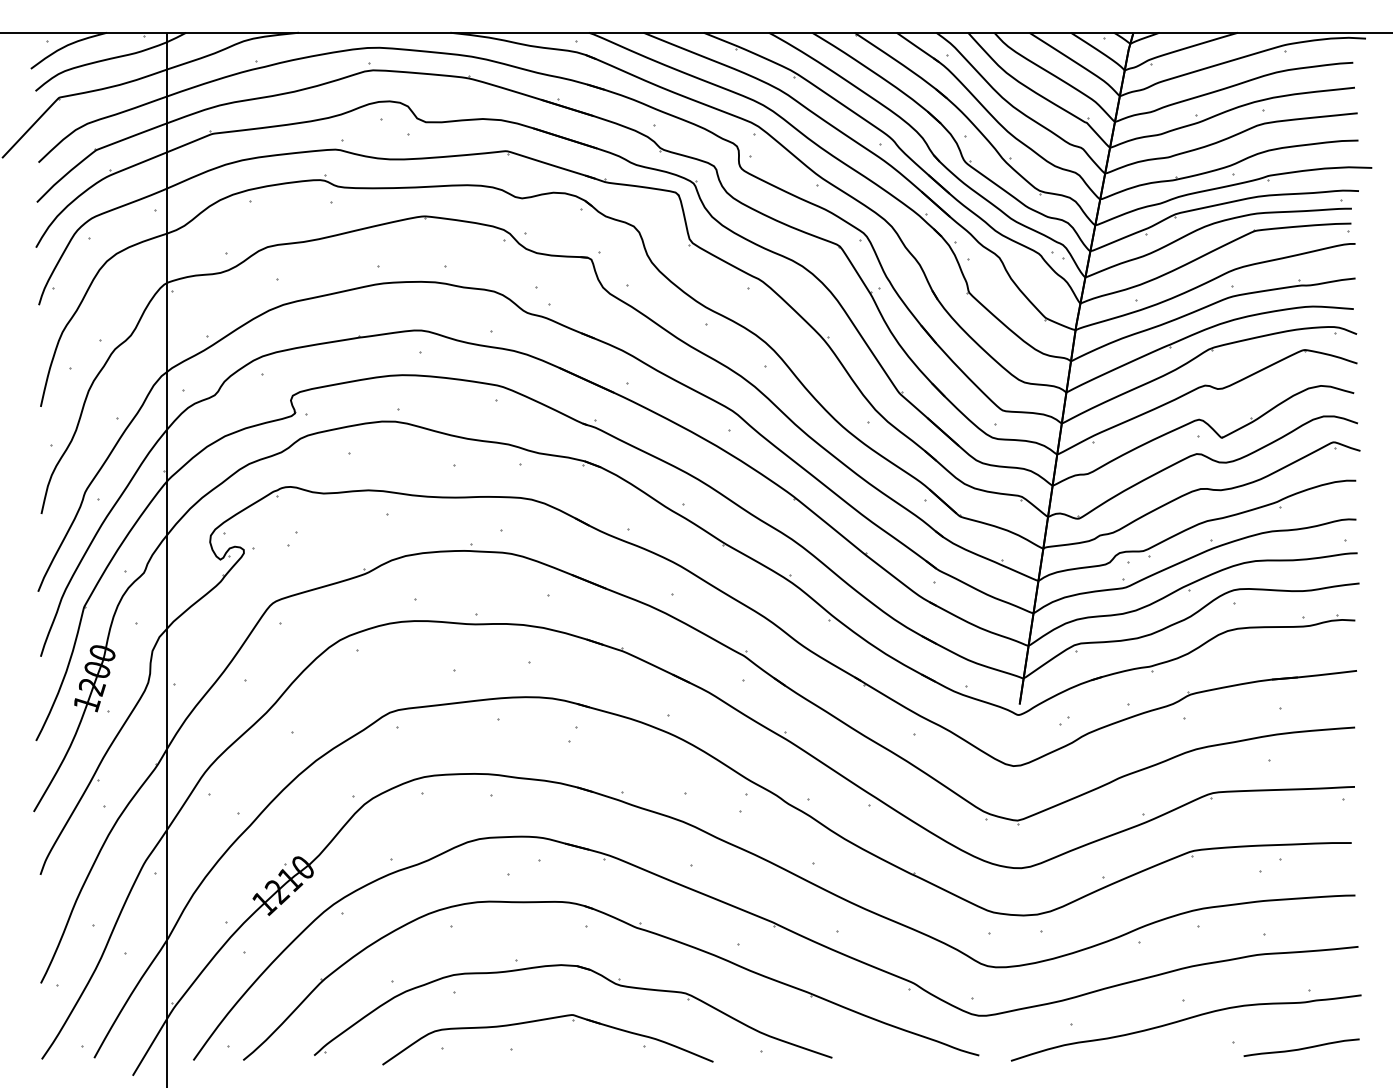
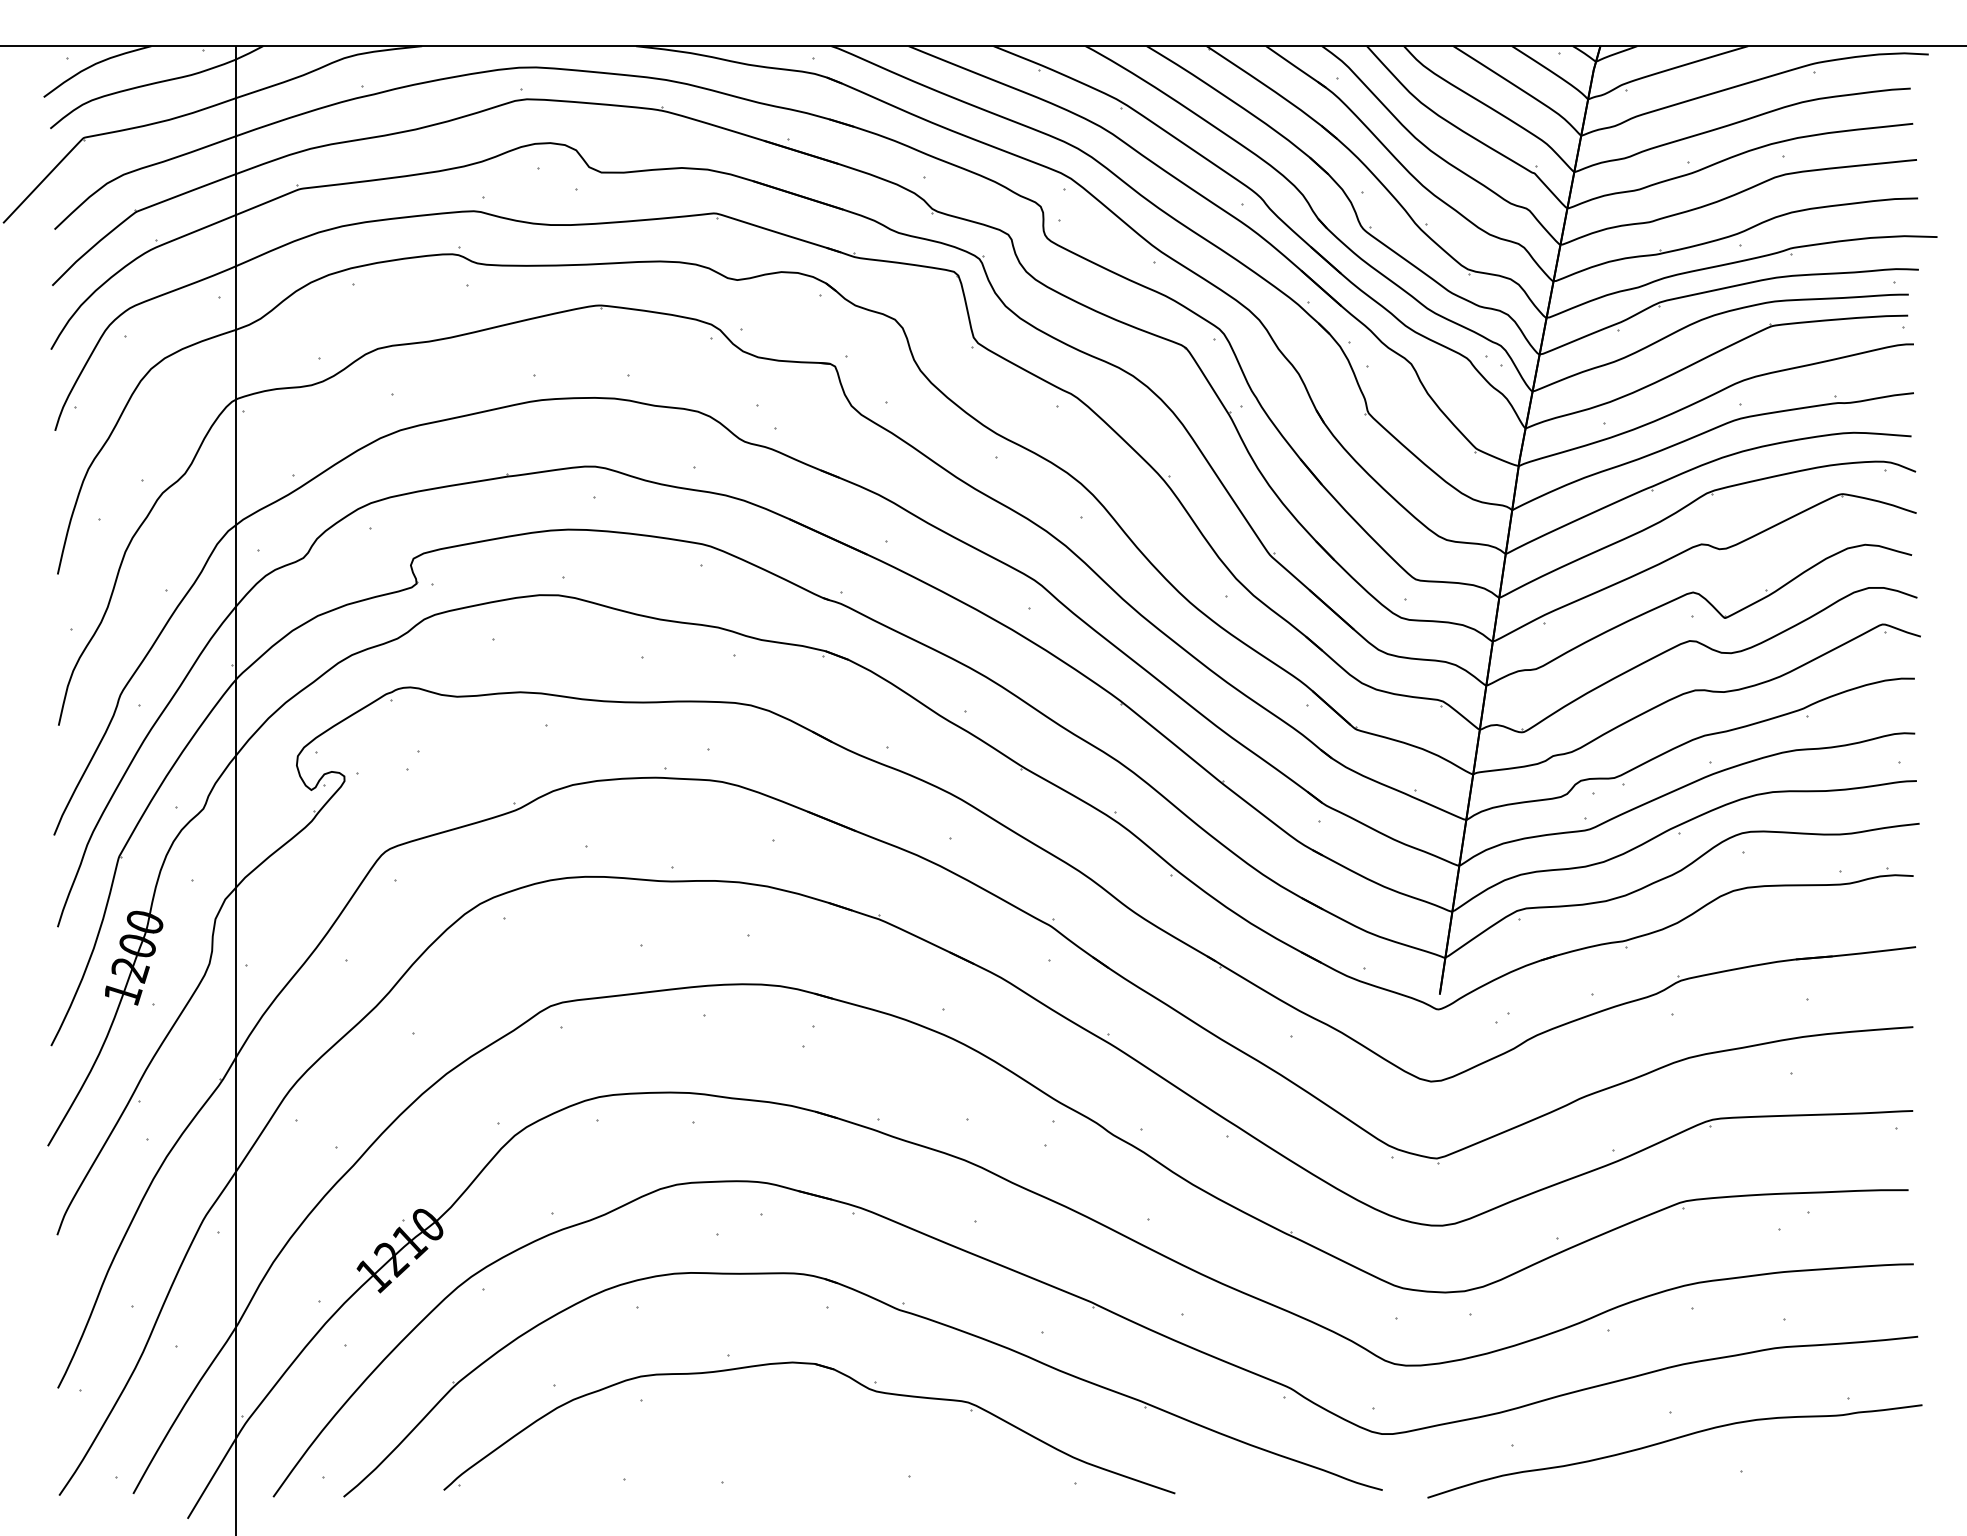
part: (544, 1020) -> (769, 1440), removed
curve: (1301, 1048) -> (1837, 1480), removed

